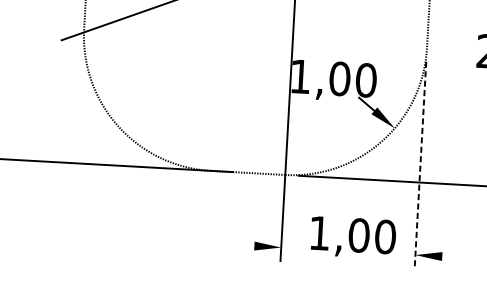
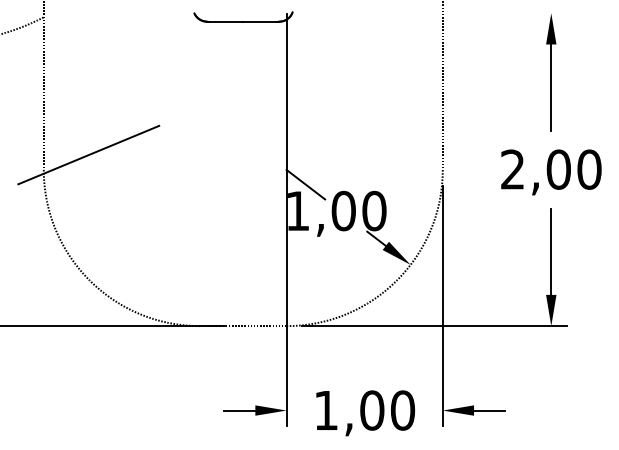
line: (308, 54) -> (305, 184), added
line: (420, 165) -> (442, 306), dashed -> solid
text: (353, 237) -> (365, 413), moved
line: (240, 245) -> (239, 410), added
line: (455, 257) -> (489, 410), added

